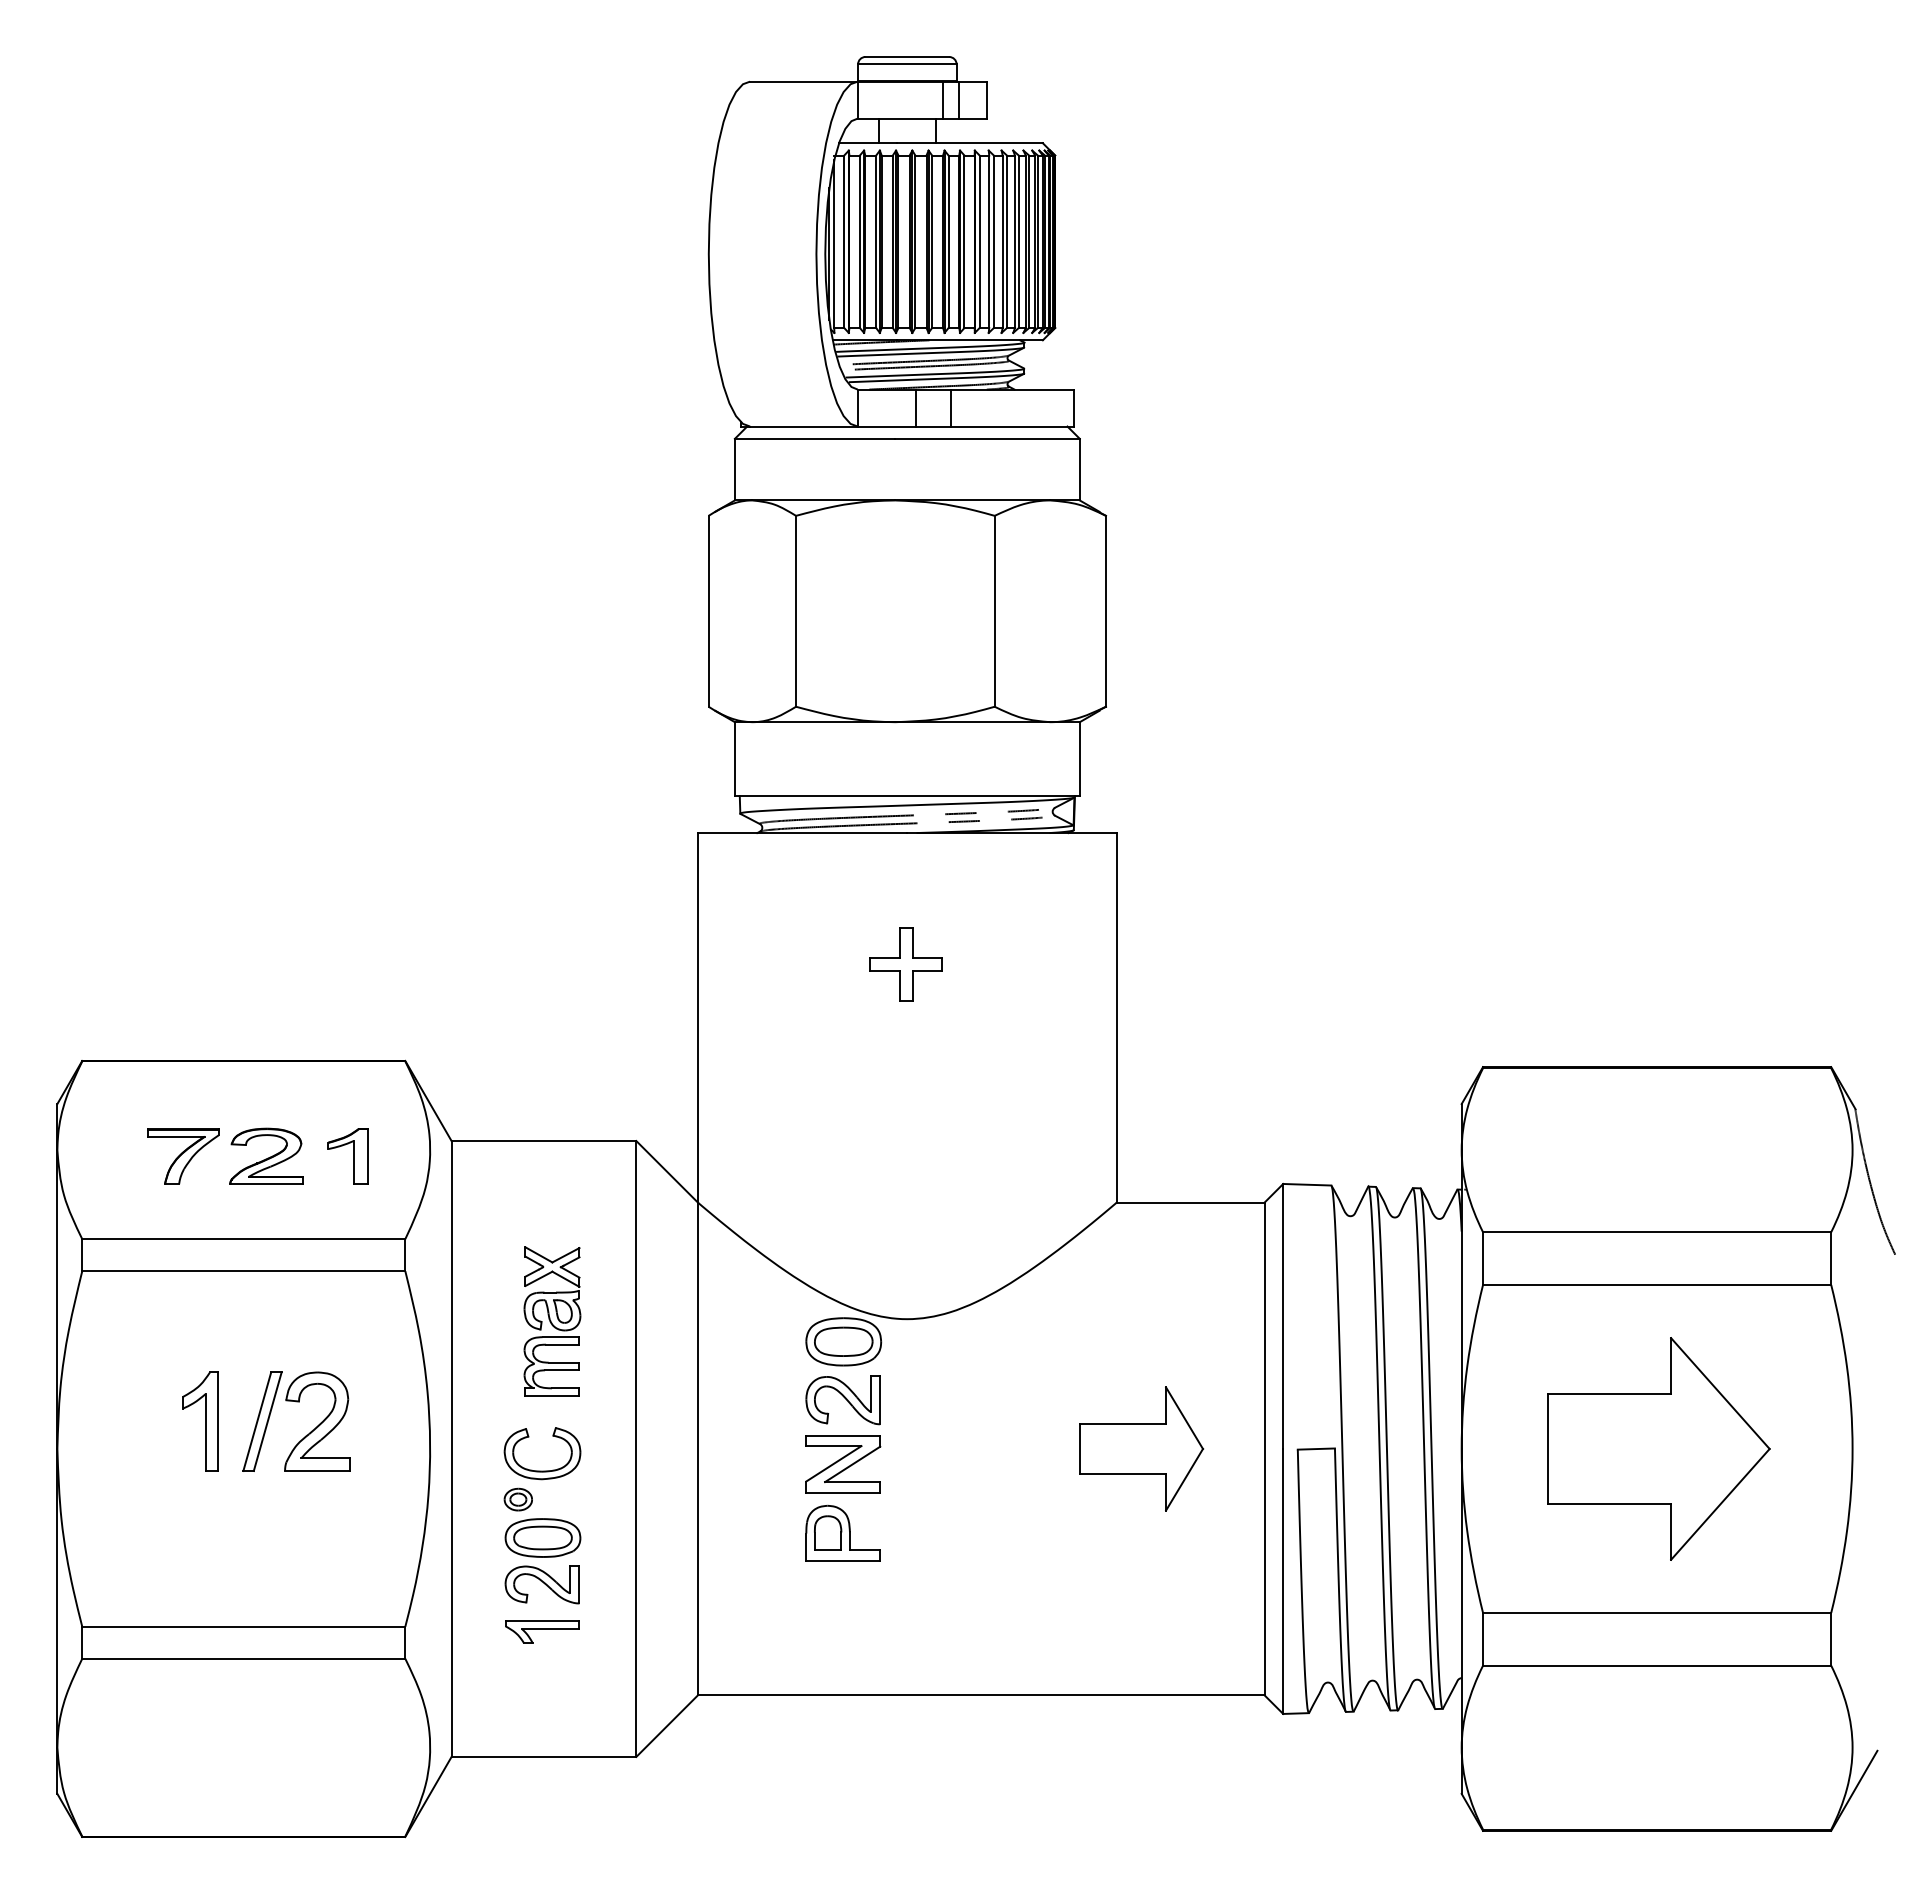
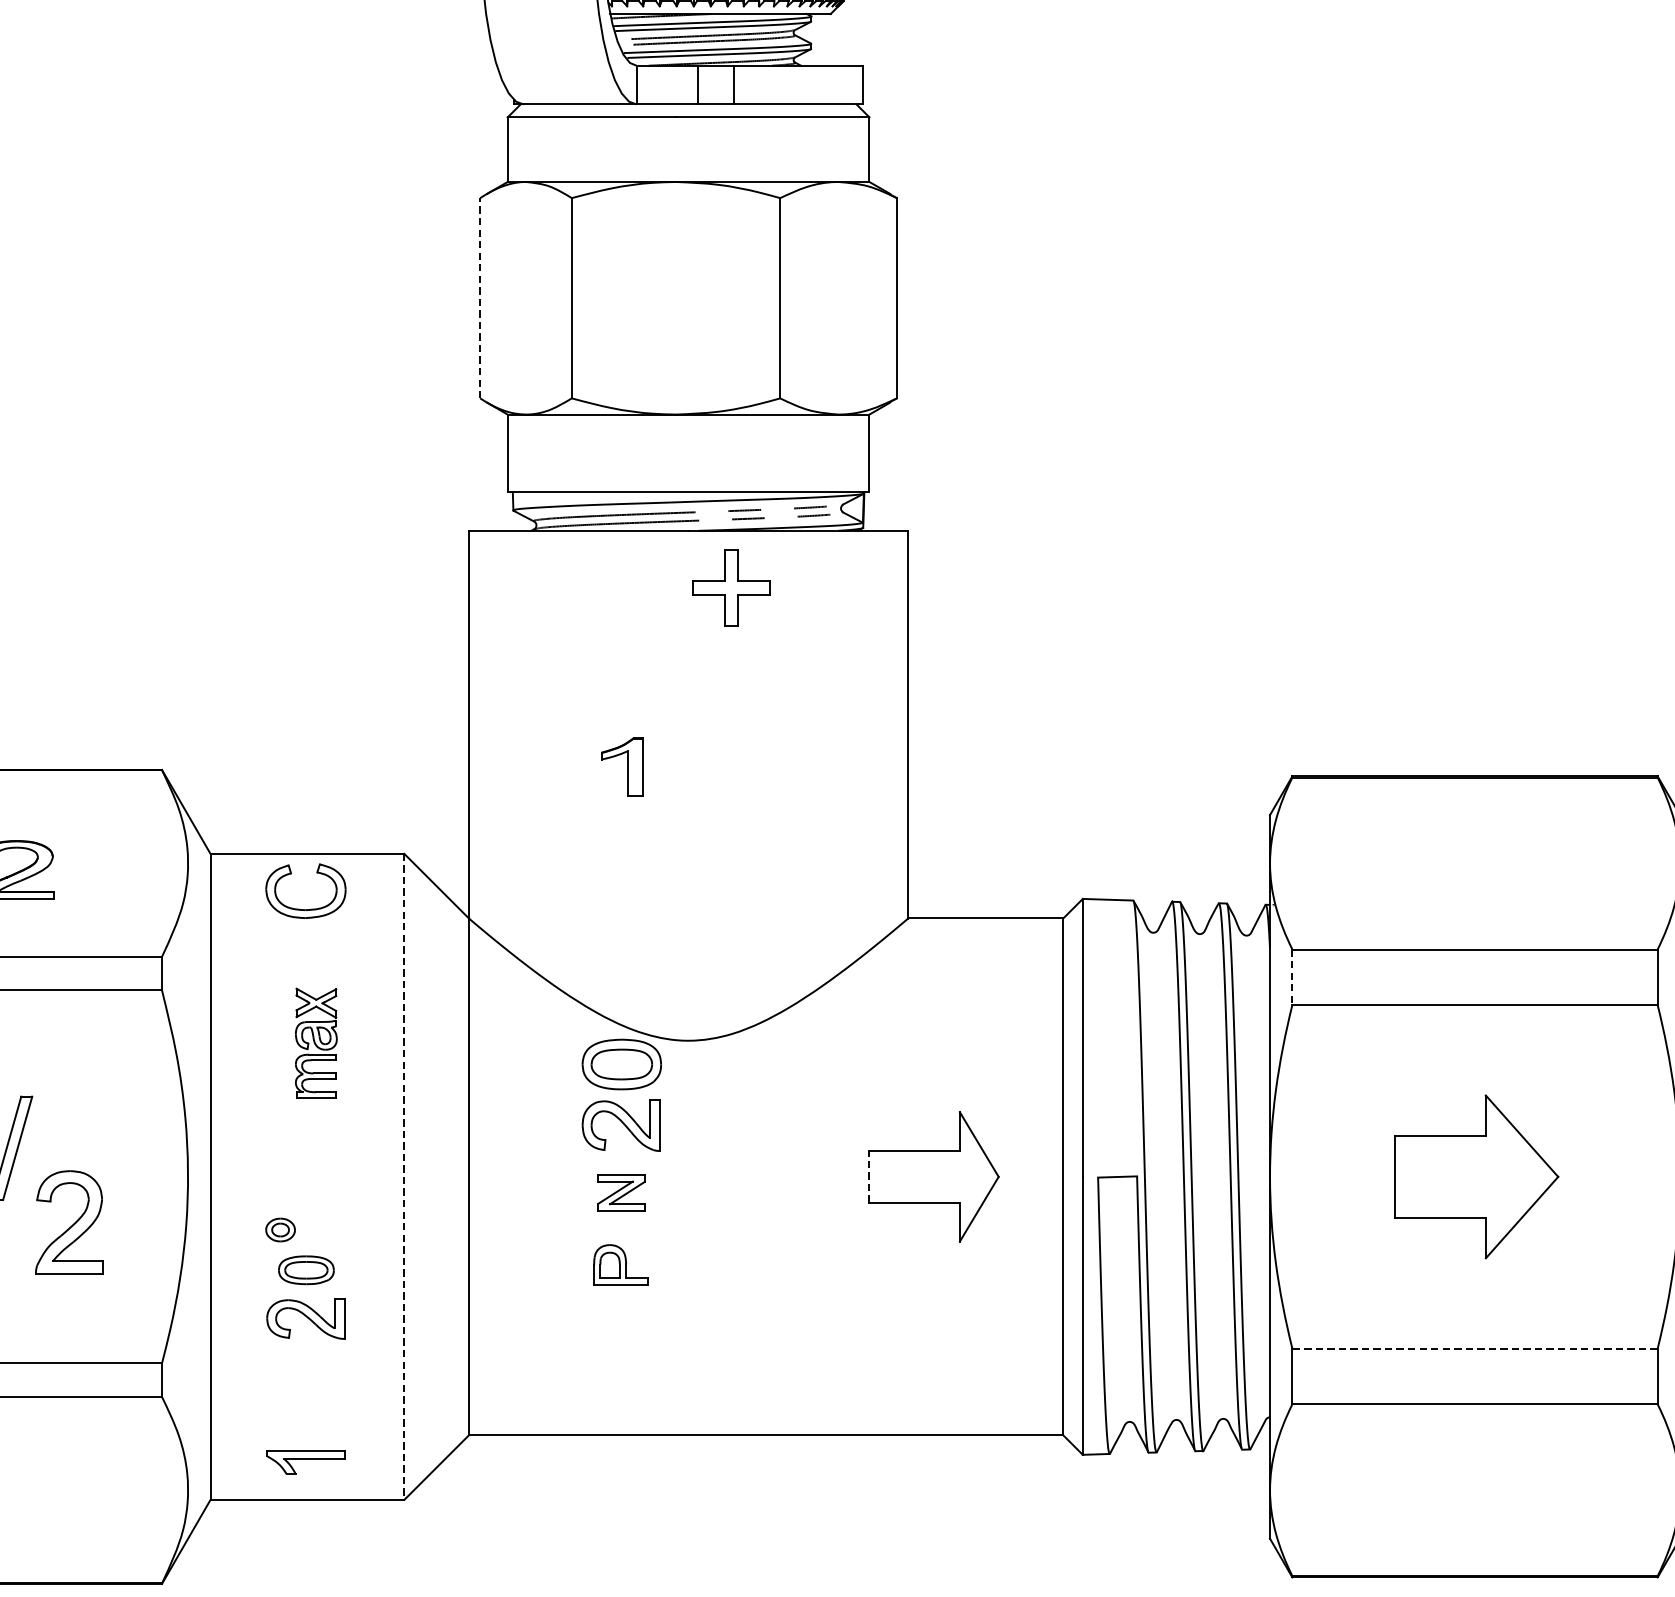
line: (708, 610) -> (480, 297), solid -> dashed
part: (905, 964) -> (730, 587), moved
part: (347, 1156) -> (621, 767), moved
line: (1483, 1259) -> (1292, 978), solid -> dashed
part: (552, 1321) -> (316, 1043), size x0.7
part: (317, 1421) -> (69, 1222), moved
line: (636, 1448) -> (404, 1176), solid -> dashed
line: (1079, 1448) -> (869, 1176), solid -> dashed
part: (1658, 1448) -> (1476, 1176), size x0.7
part: (843, 1464) -> (621, 1193), size x0.6
part: (542, 1470) -> (305, 908), moved
part: (842, 1532) -> (620, 1264), size x0.7
part: (542, 1537) -> (305, 1269), size x0.7
line: (1656, 1612) -> (1474, 1348), solid -> dashed
part: (542, 1631) -> (305, 1461), moved

